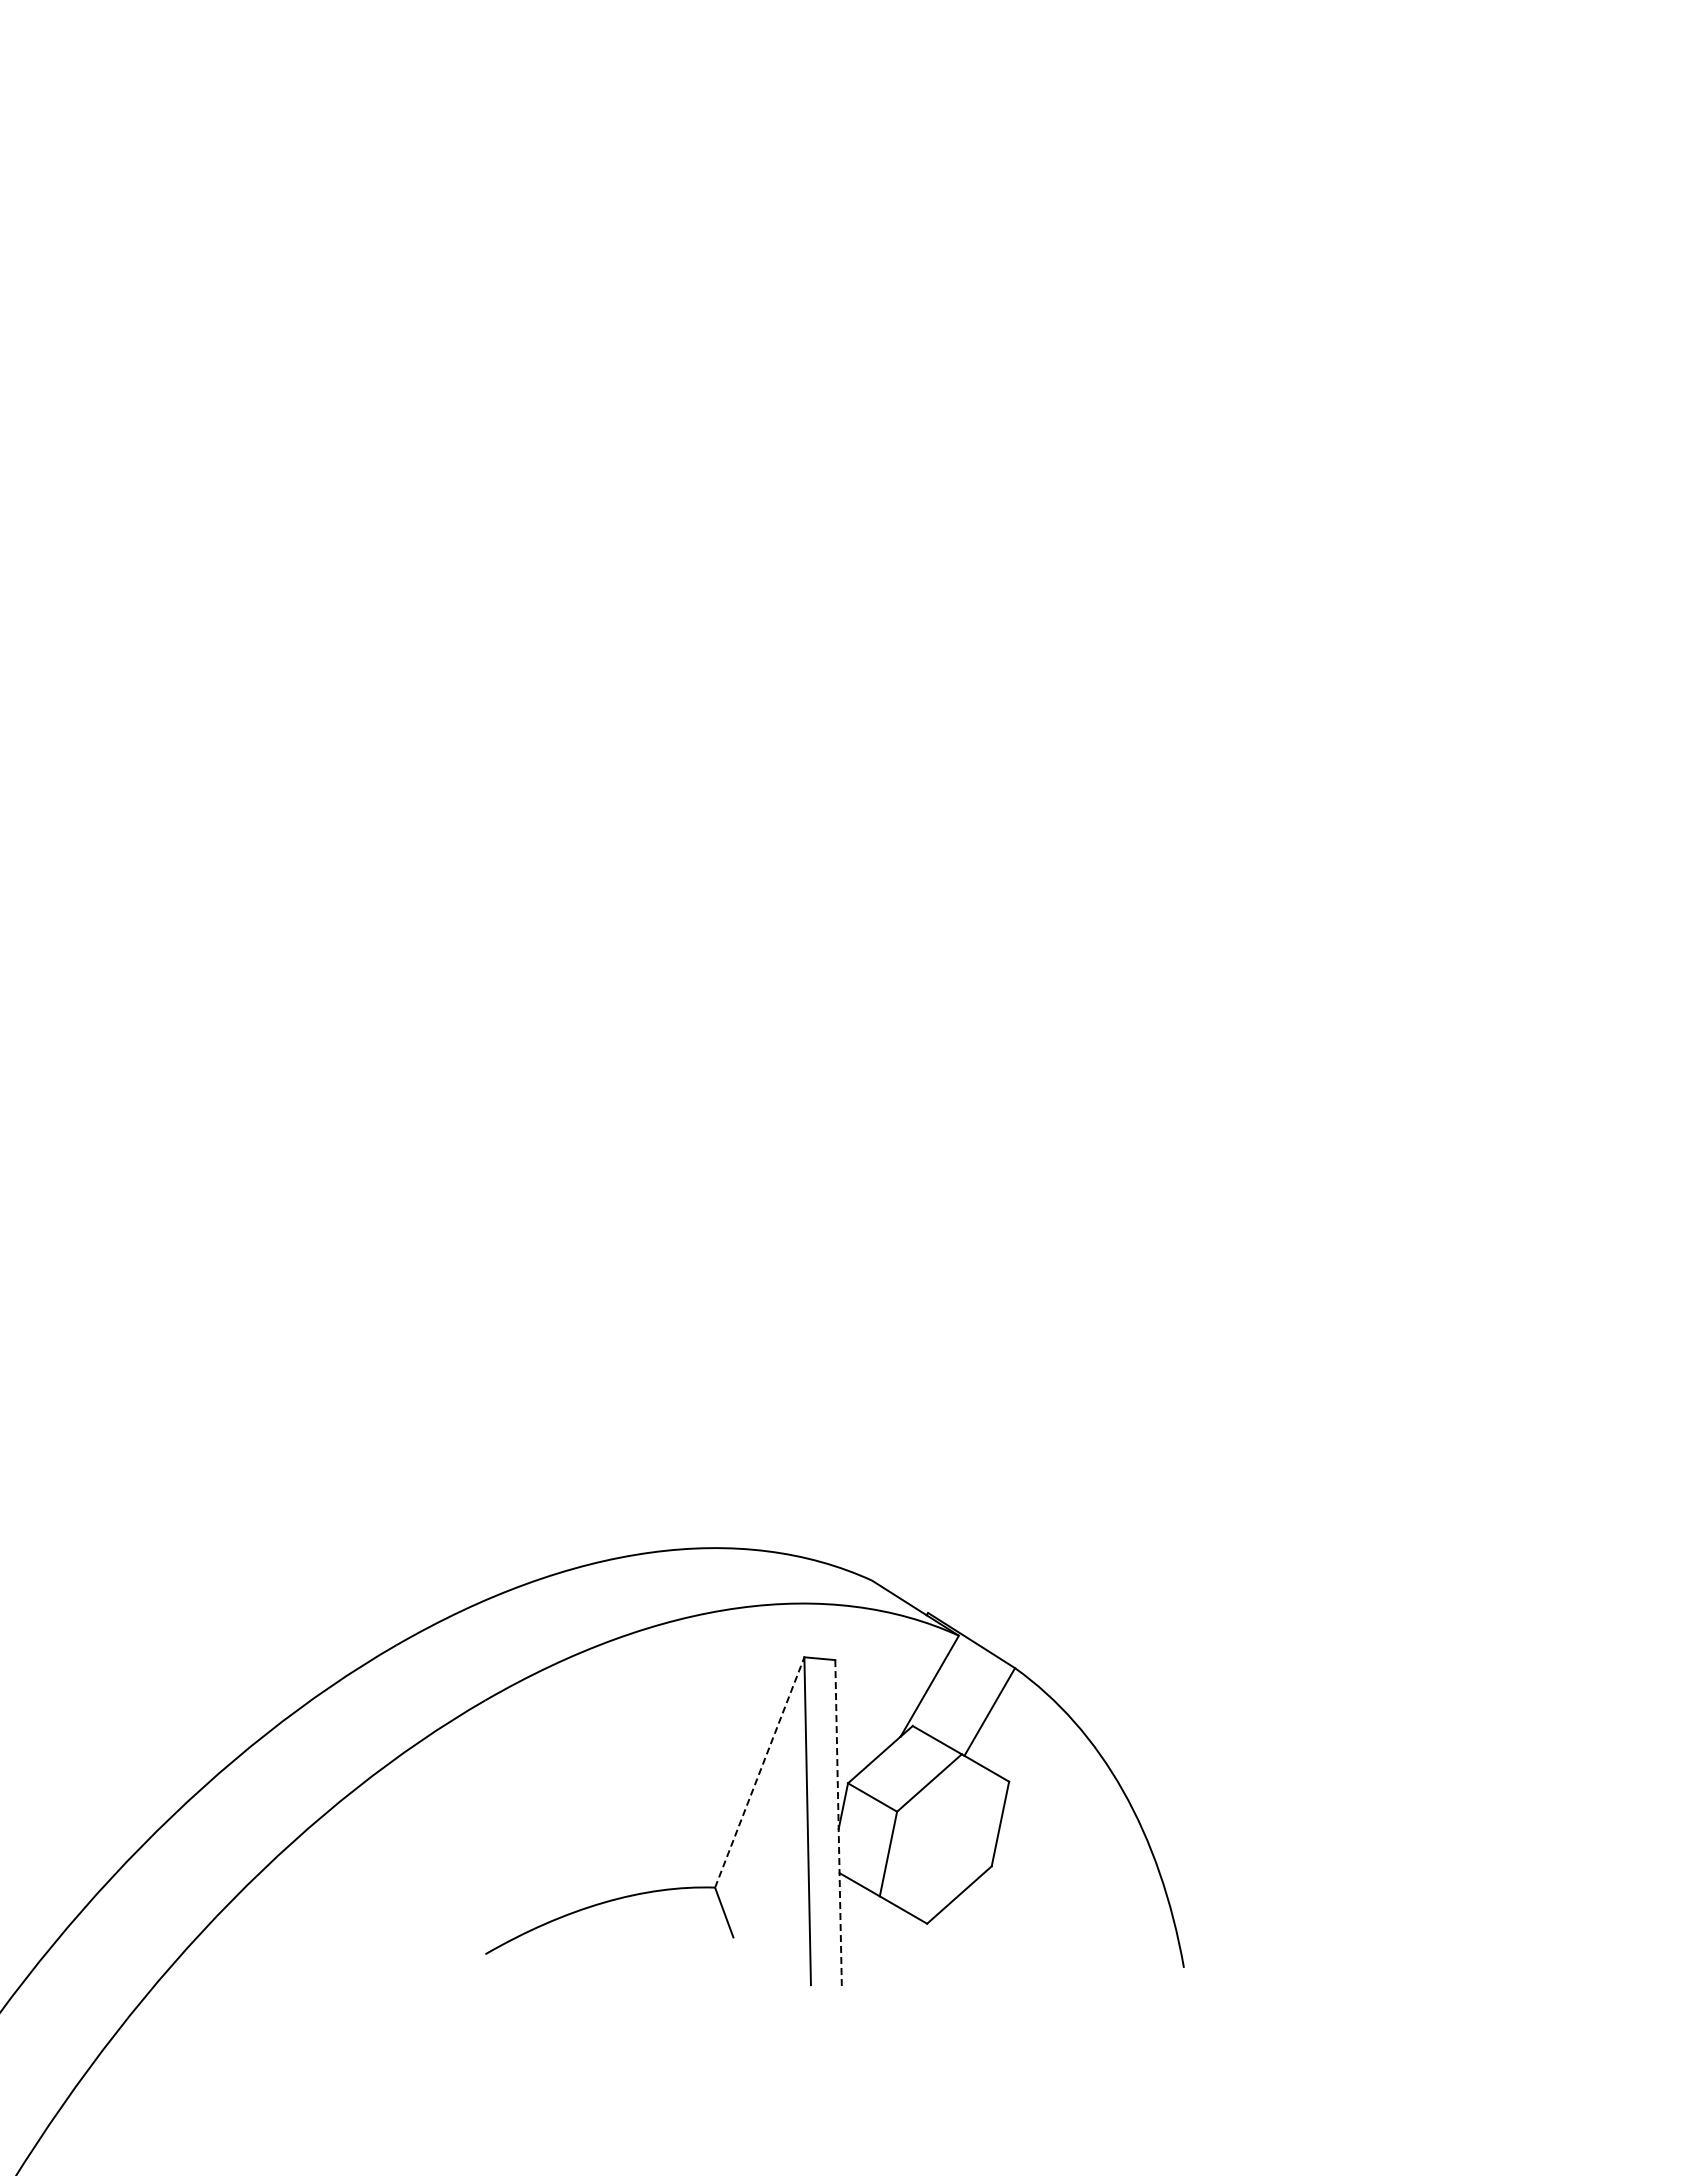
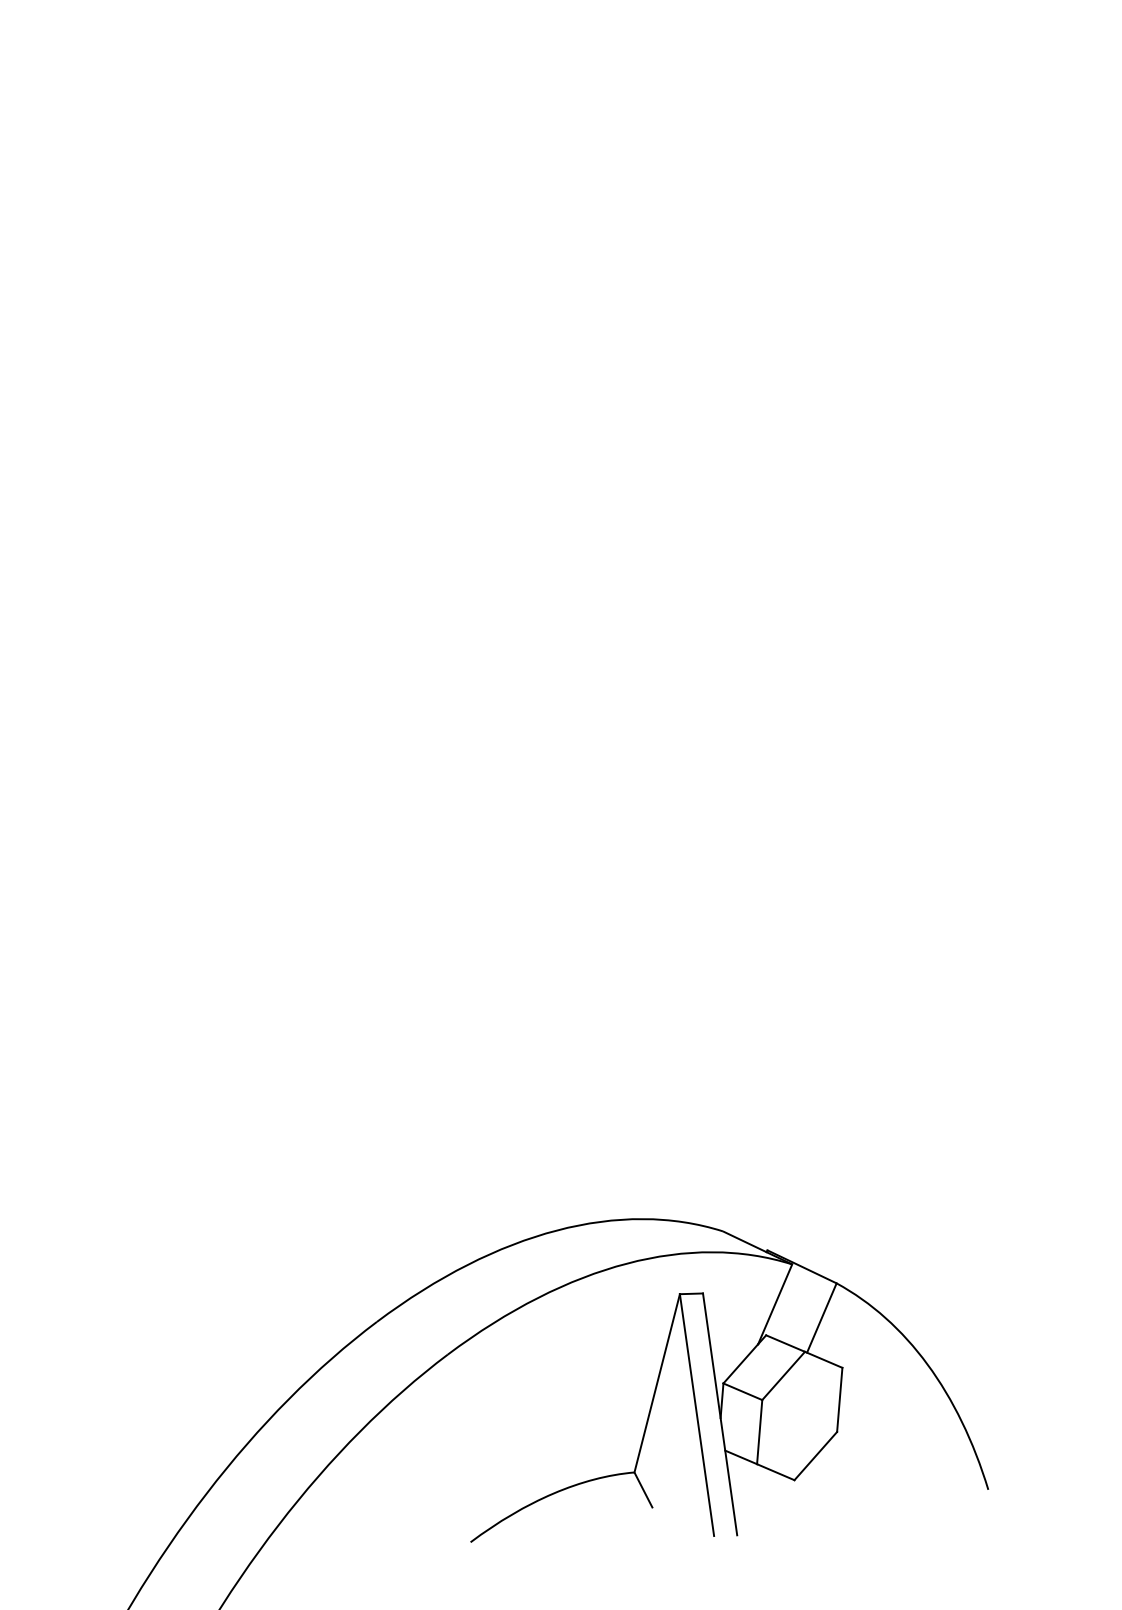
line: (759, 1772) -> (657, 1383), dashed -> solid
line: (838, 1824) -> (720, 1414), dashed -> solid

